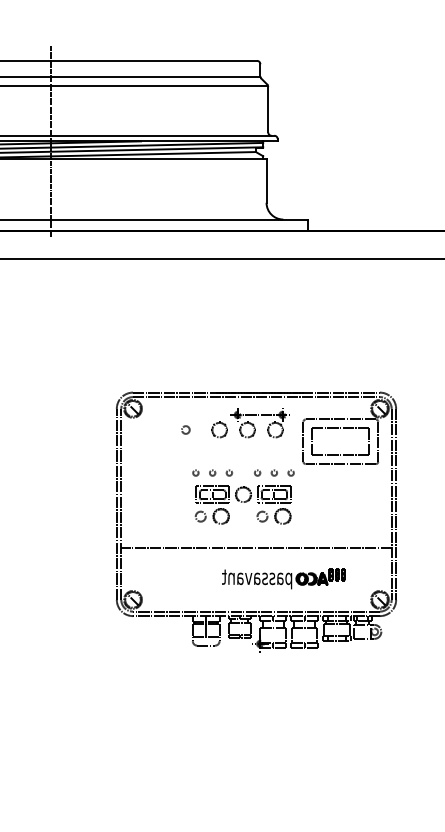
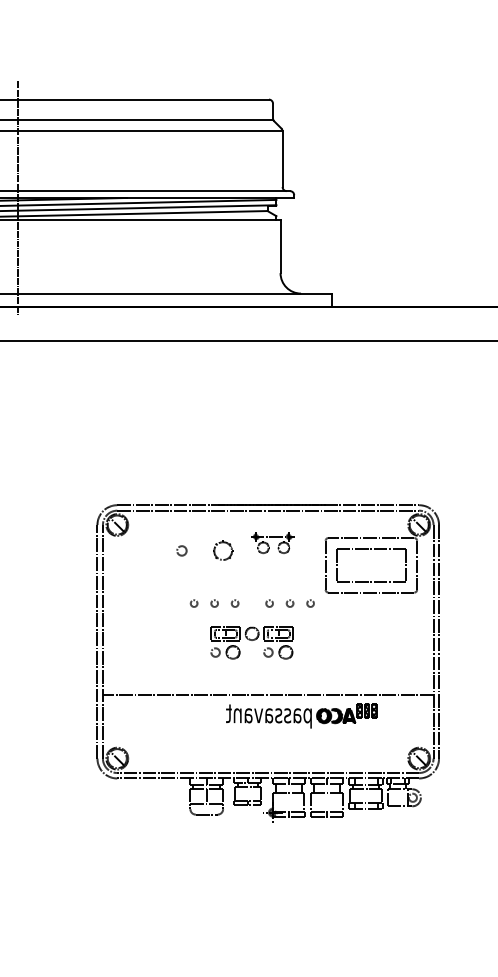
part: (259, 423) -> (271, 542), size x0.6
part: (242, 504) -> (251, 641), size x0.7
part: (283, 578) -> (301, 715), moved

